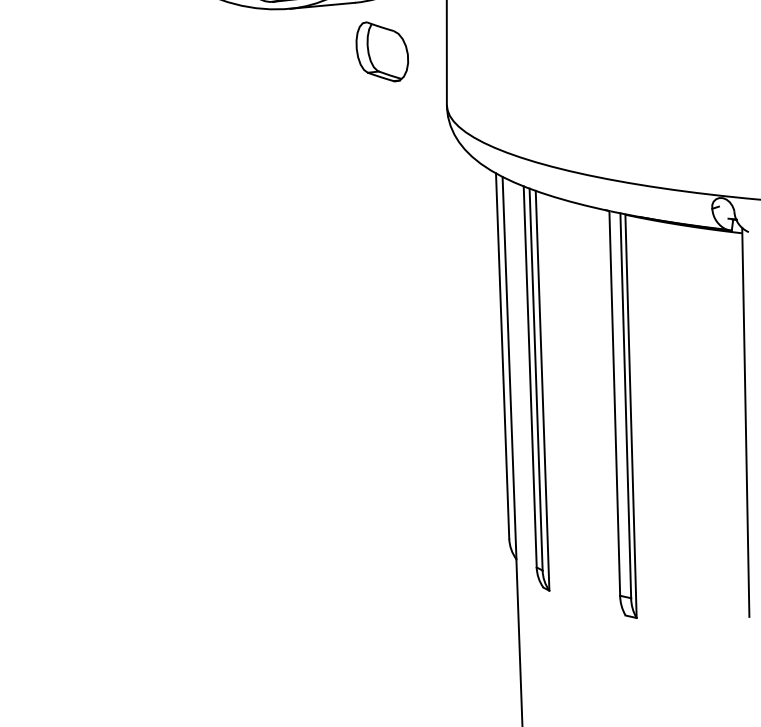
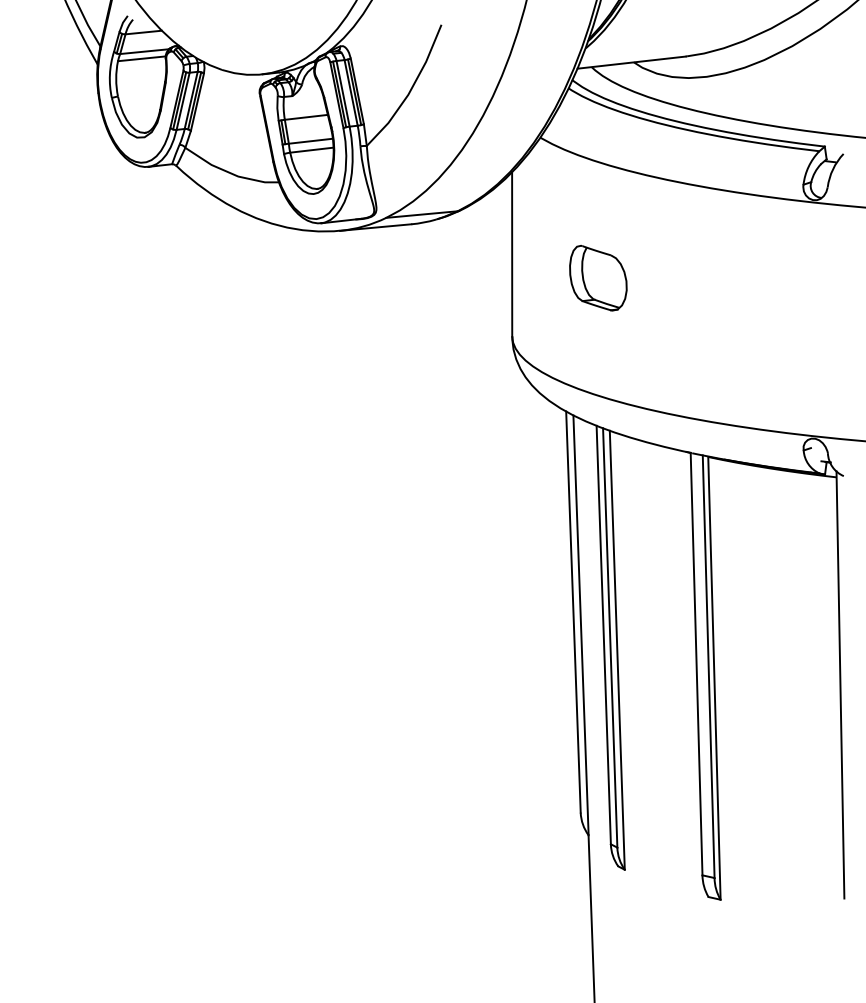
part: (382, 52) -> (598, 278), moved

